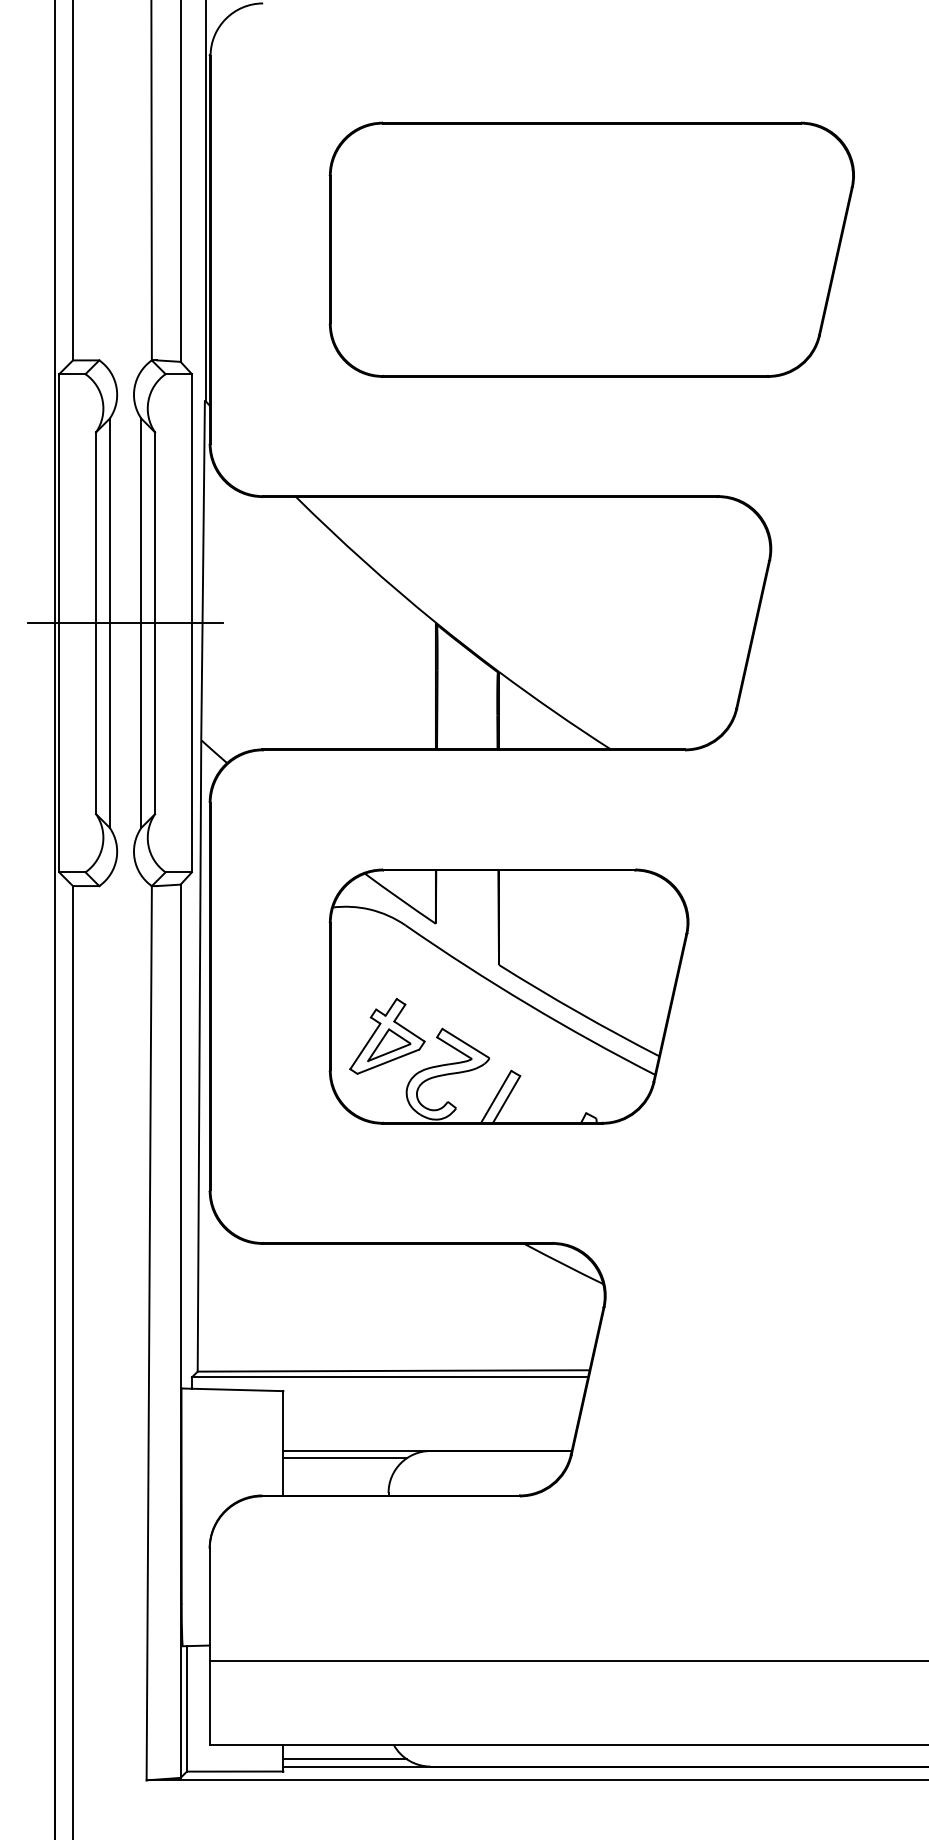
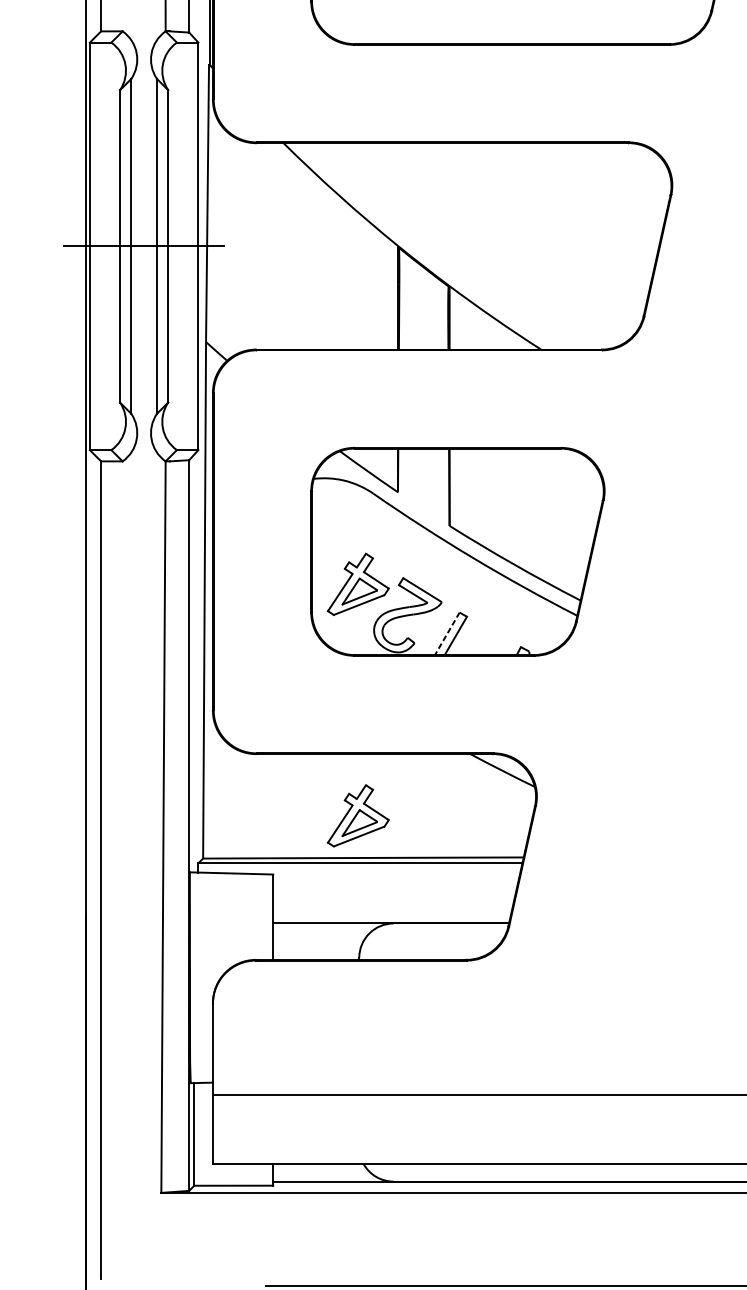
line: (495, 1097) -> (446, 634), solid -> dashed
part: (387, 1318) -> (358, 815), added
line: (344, 1458) -> (323, 929), removed
line: (344, 1759) -> (323, 1175), removed

